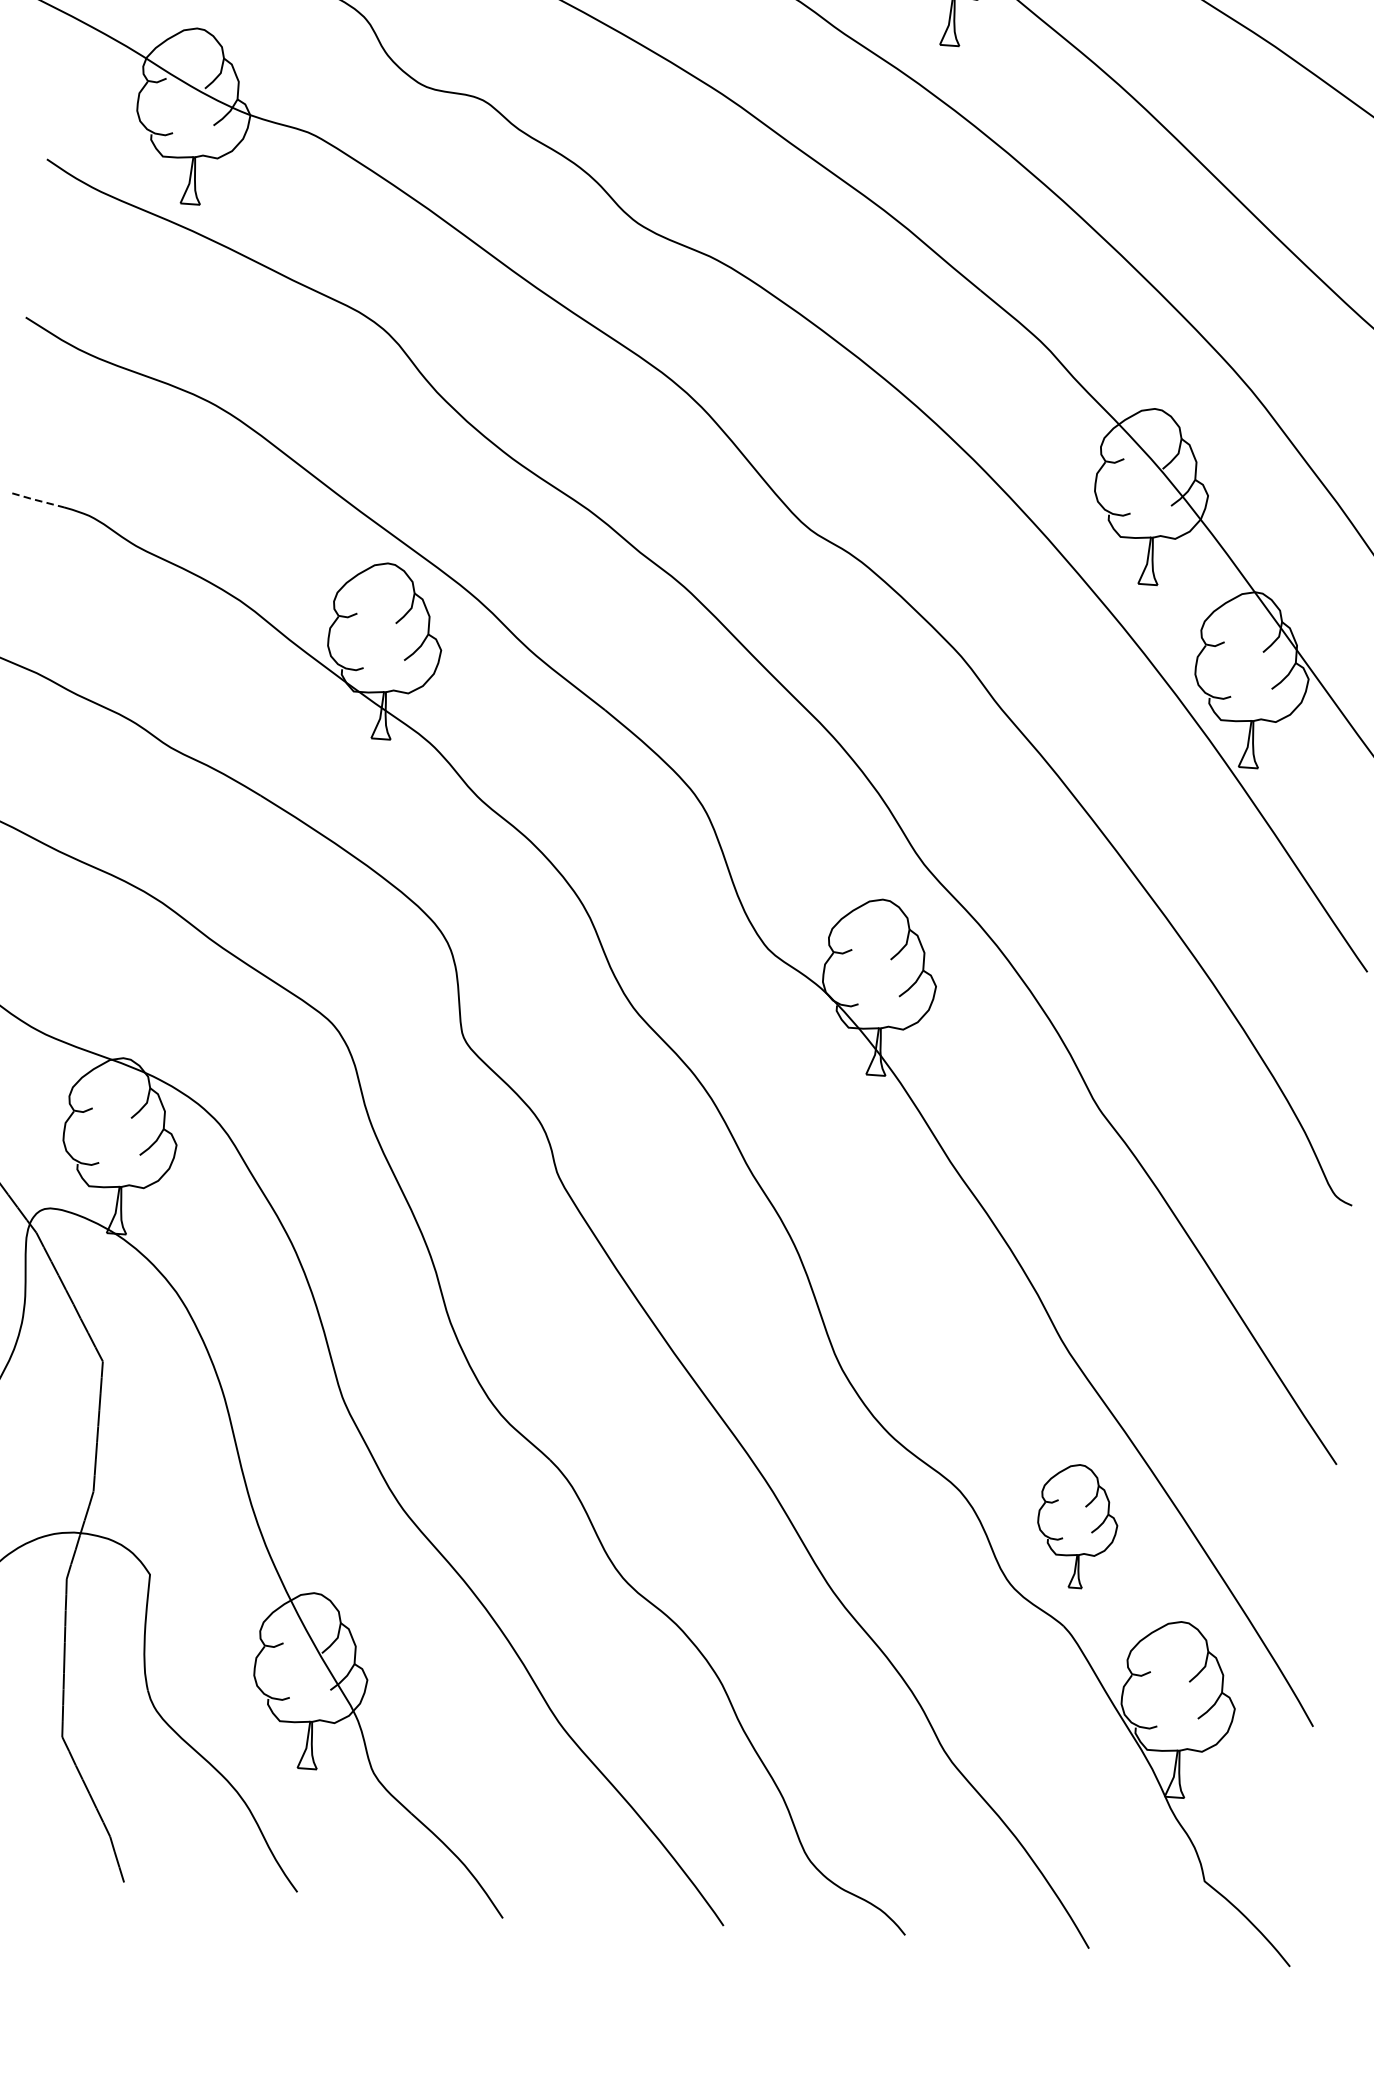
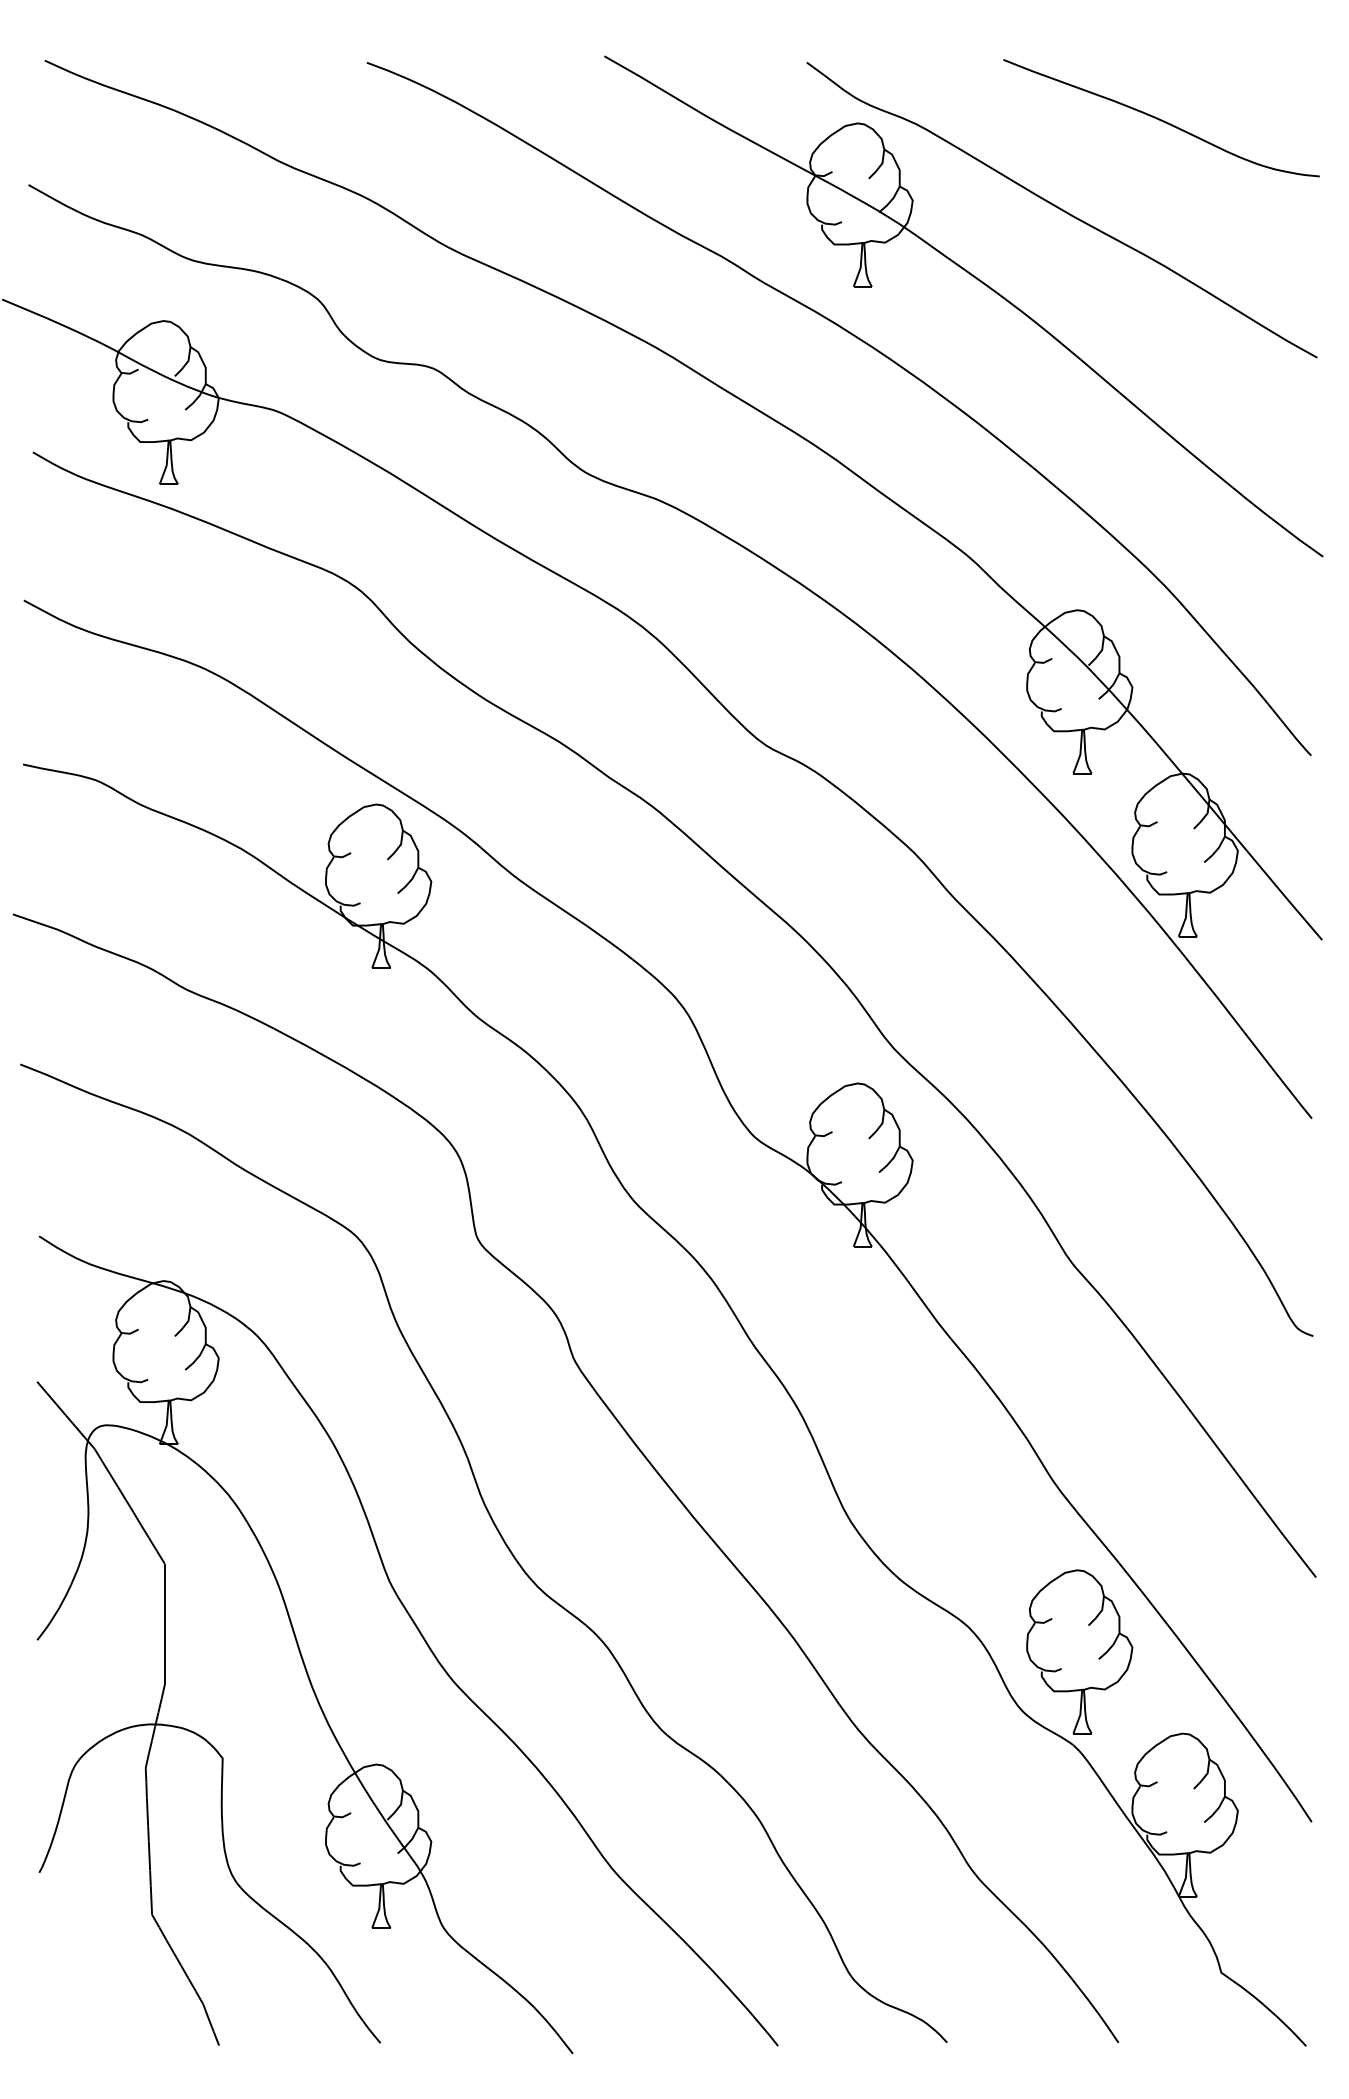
line: (38, 500) -> (47, 769), dashed -> solid
part: (1077, 1525) -> (1079, 1651), size x1.43

